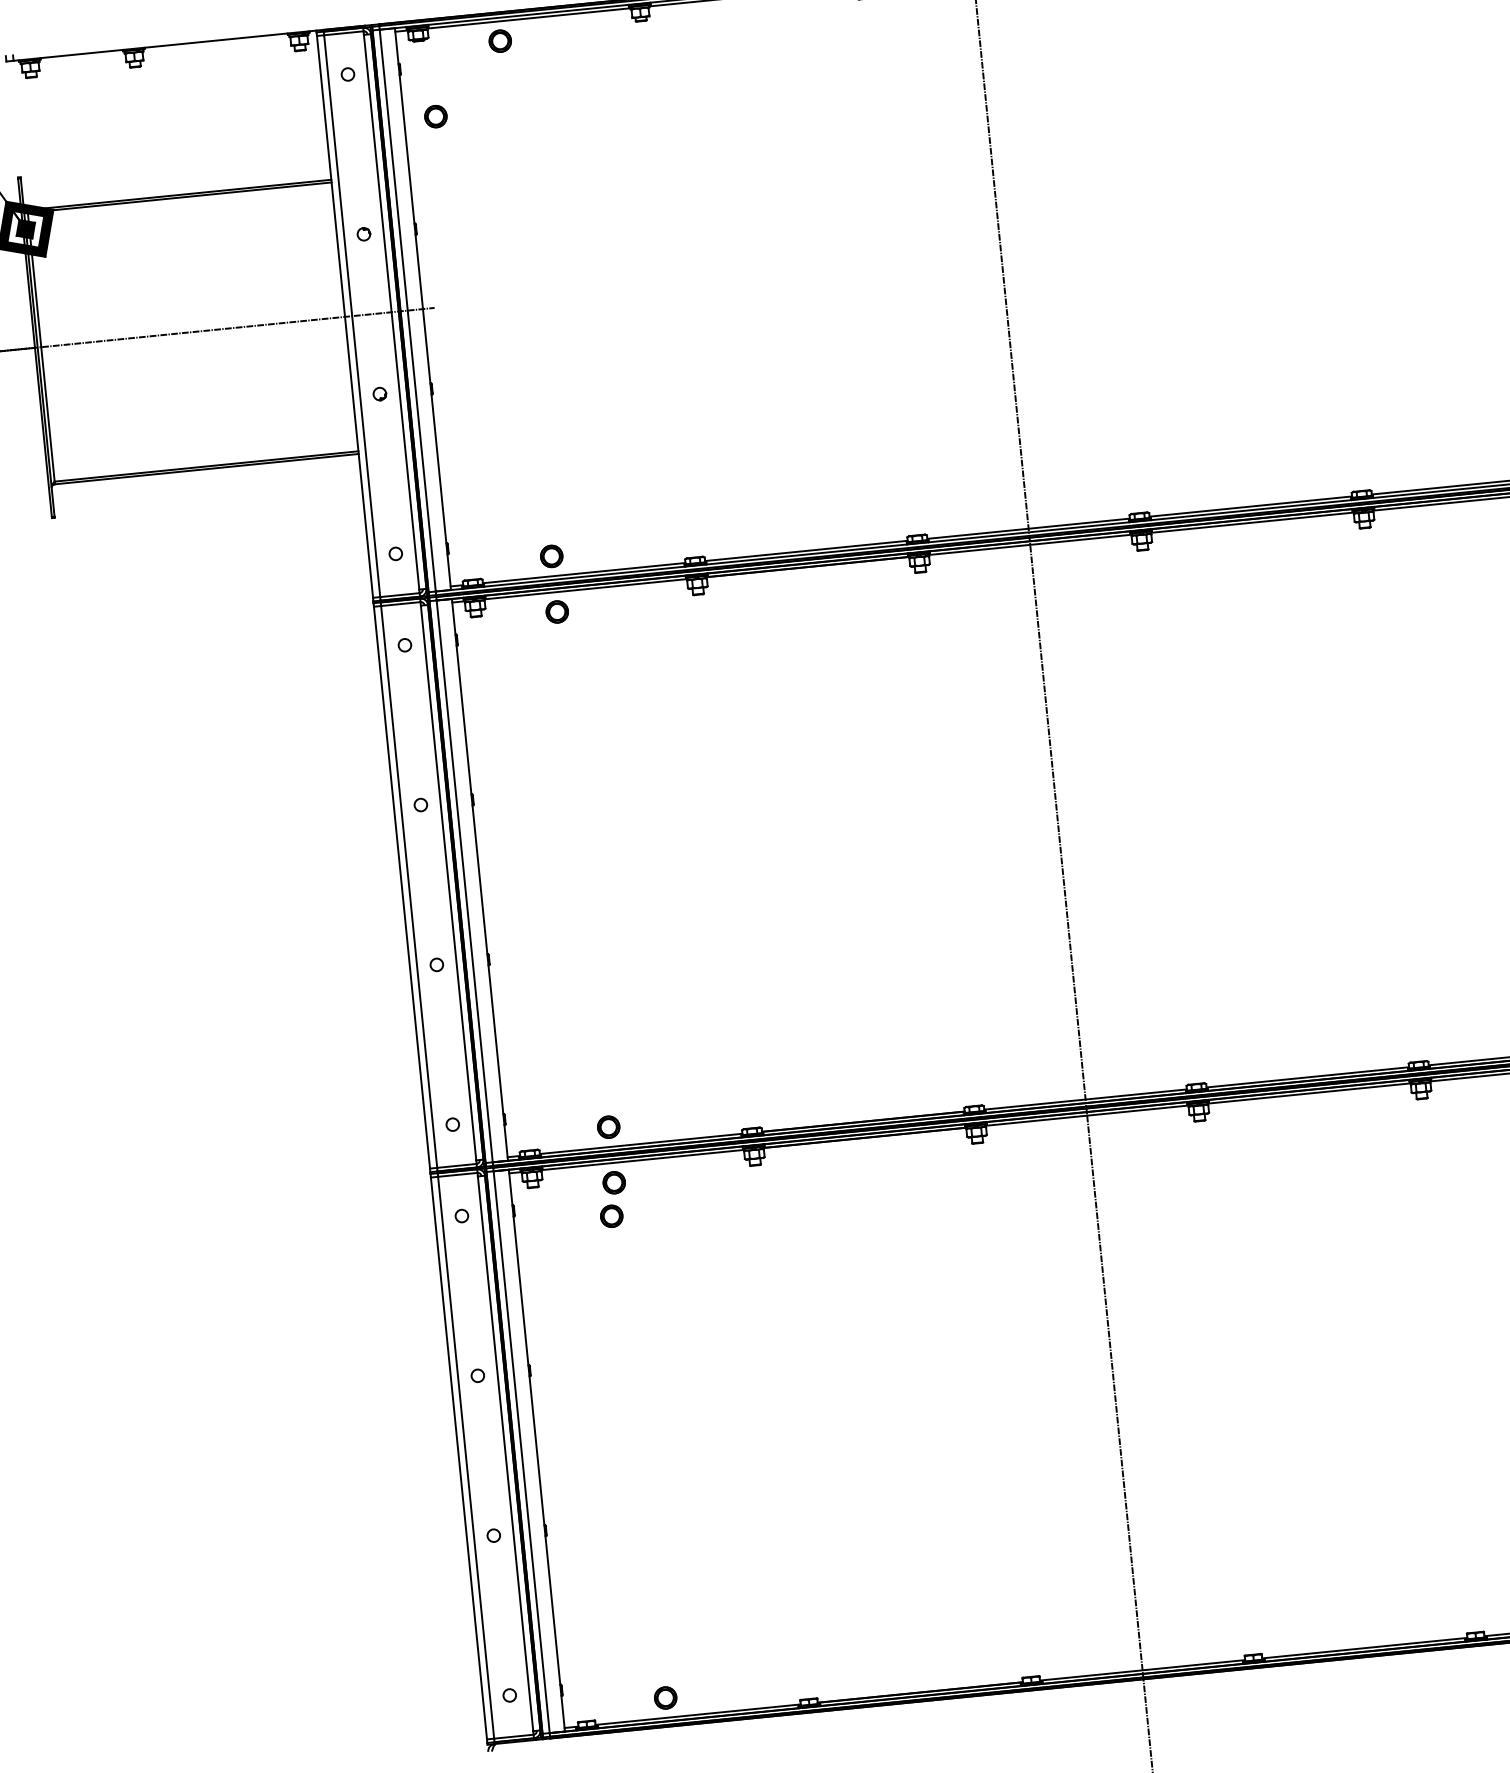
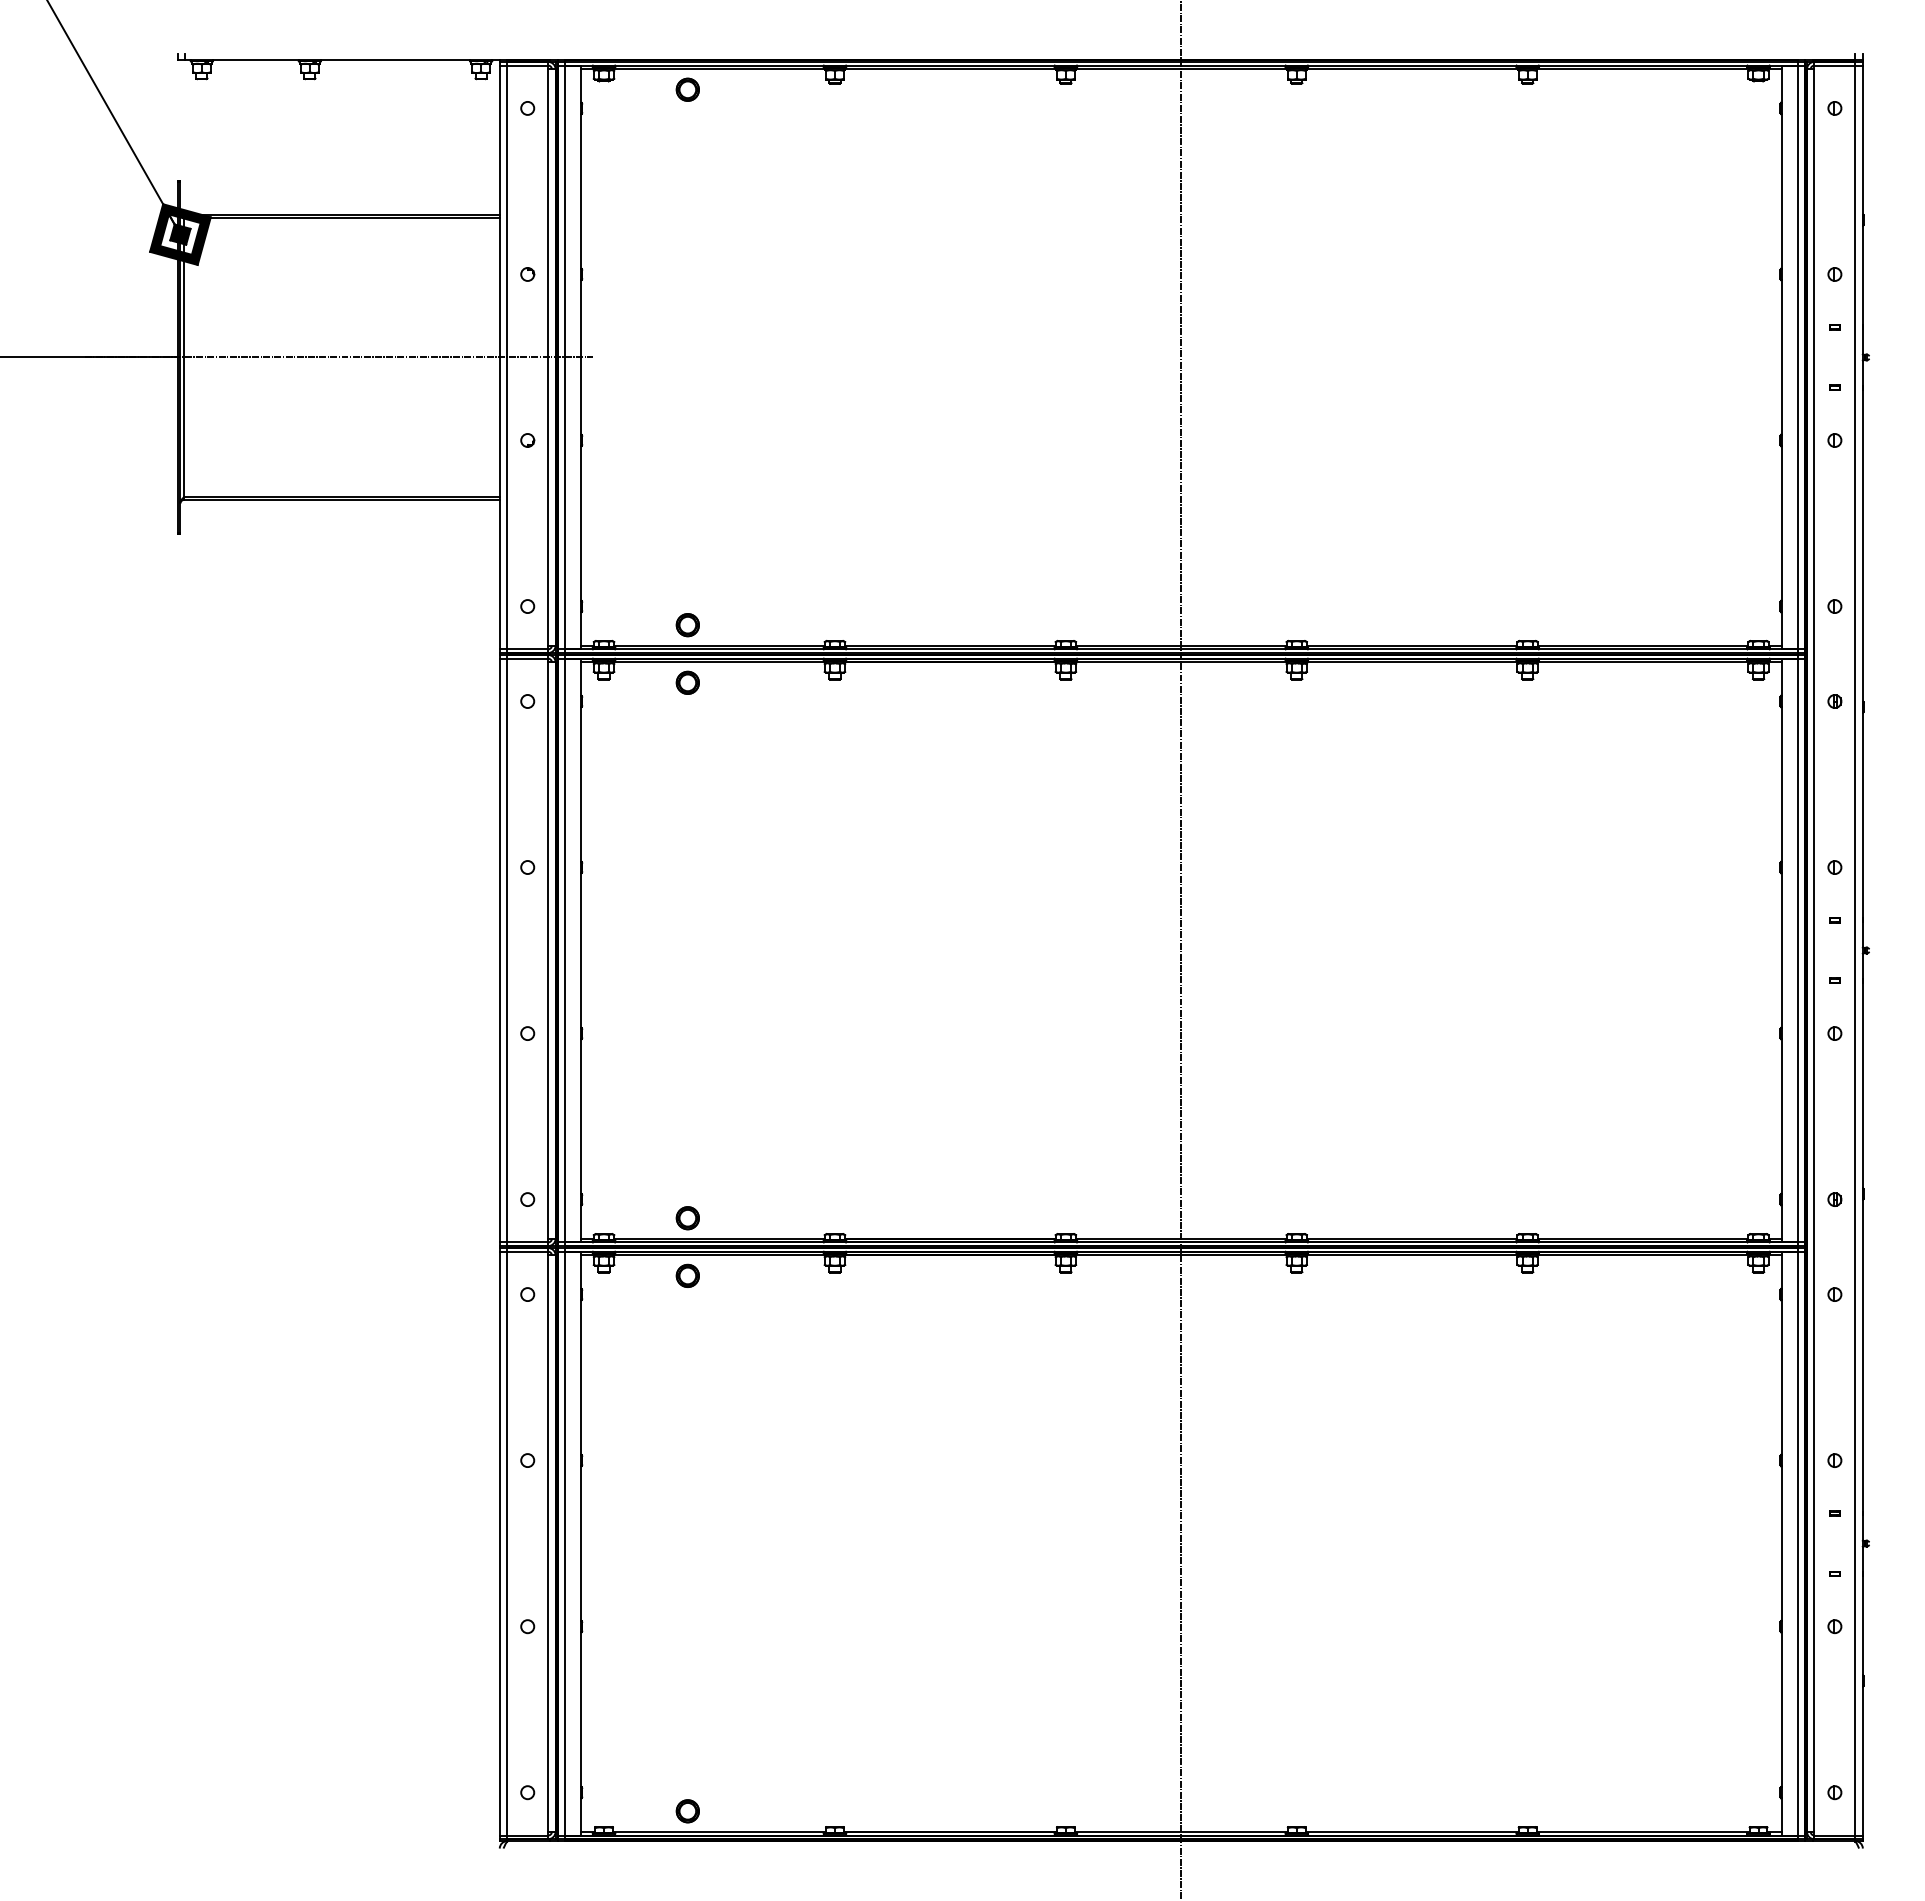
part: (435, 116) -> (613, 160), removed
part: (611, 1216) -> (681, 1310), removed

